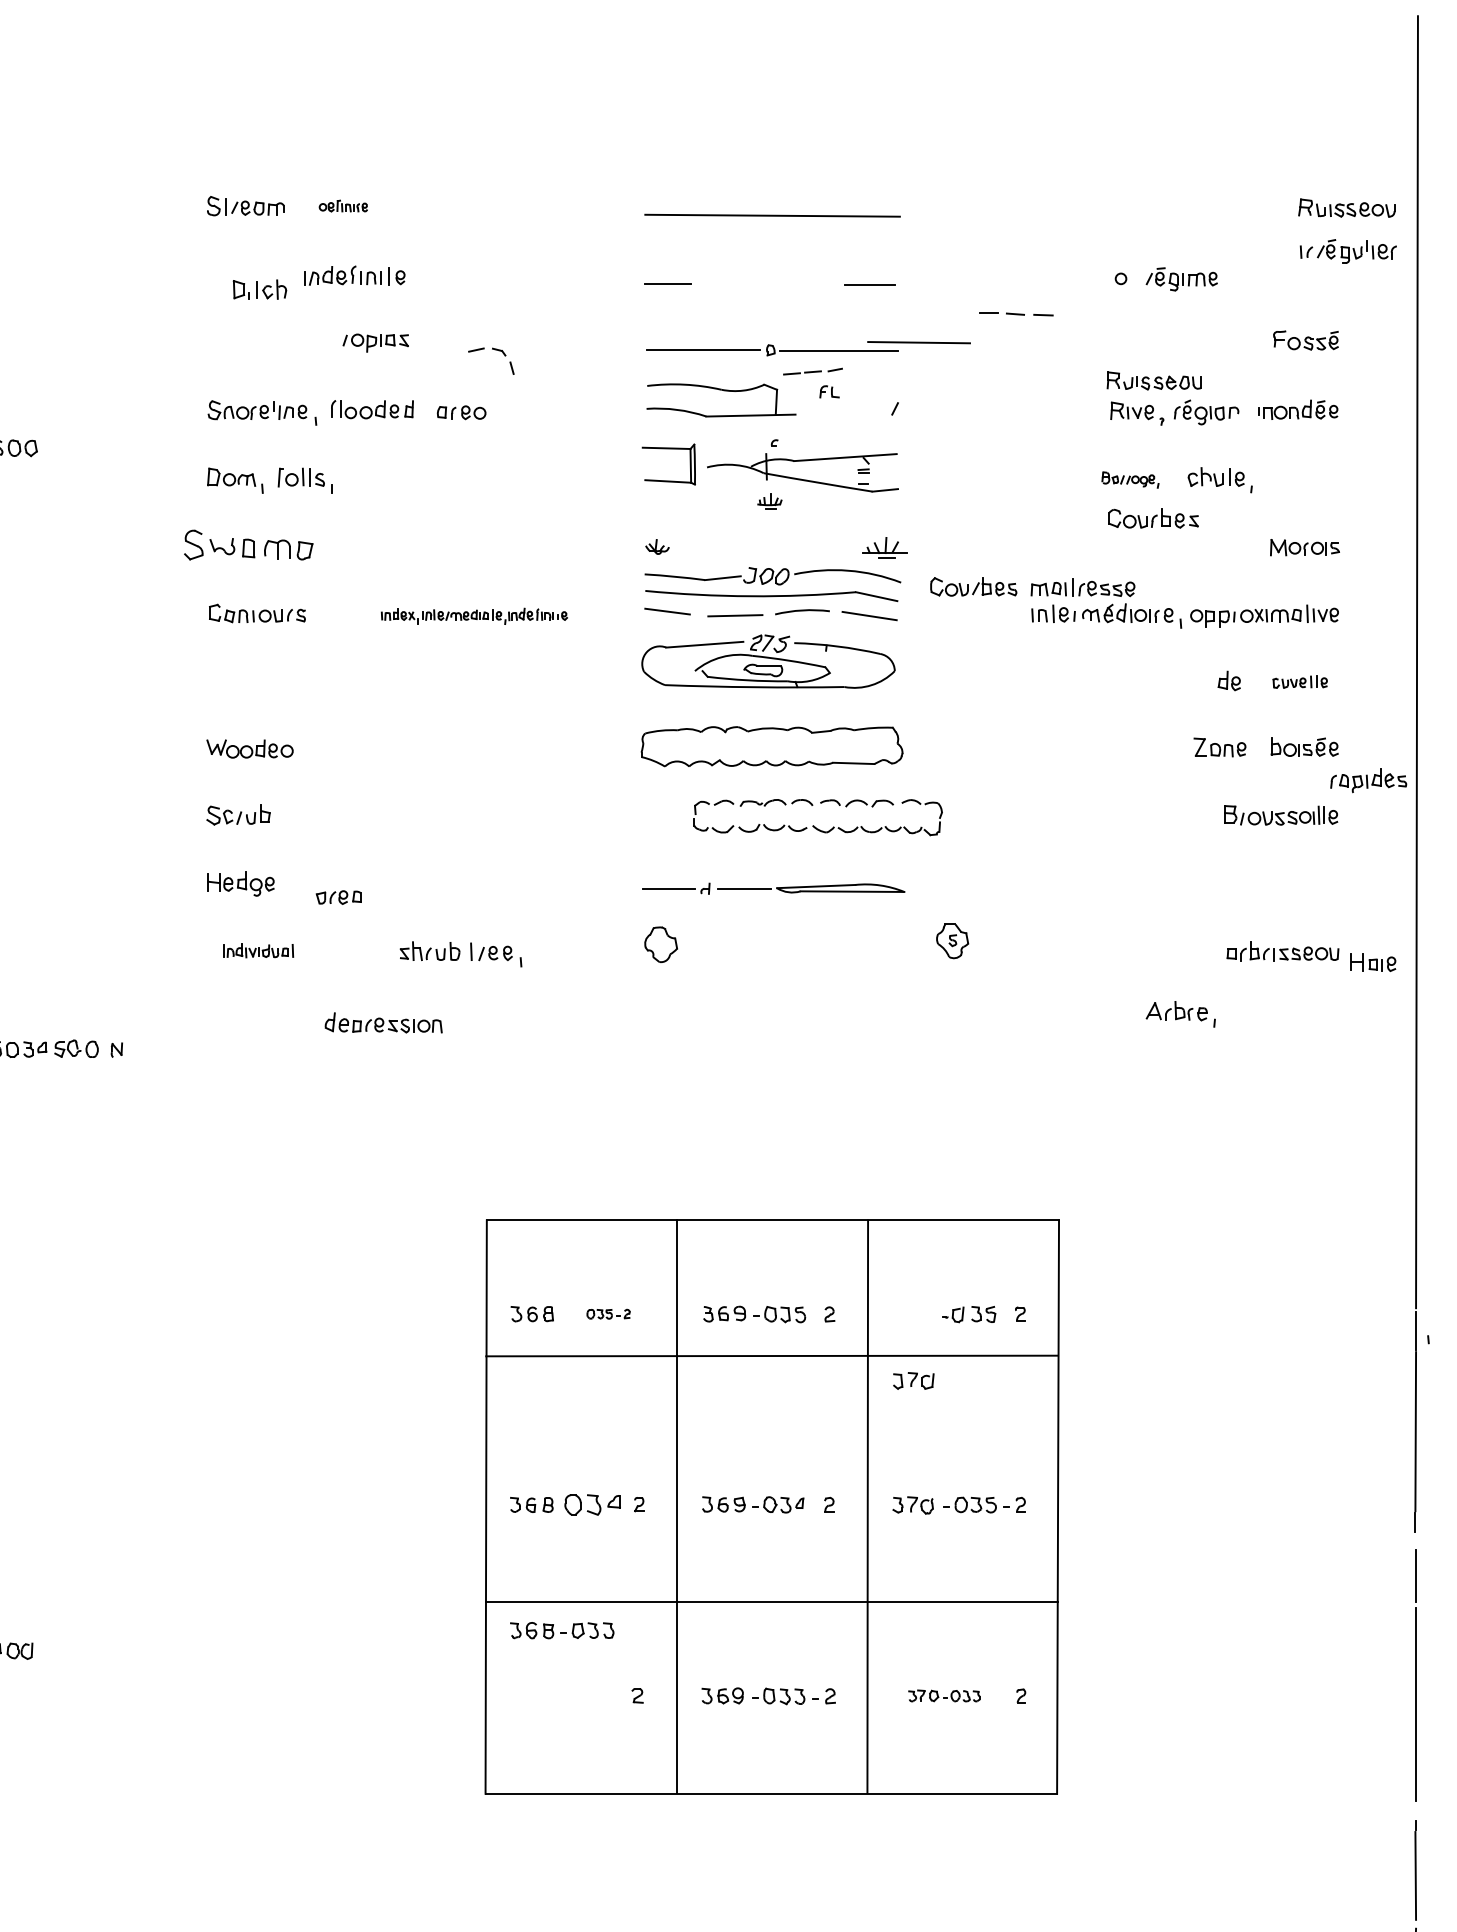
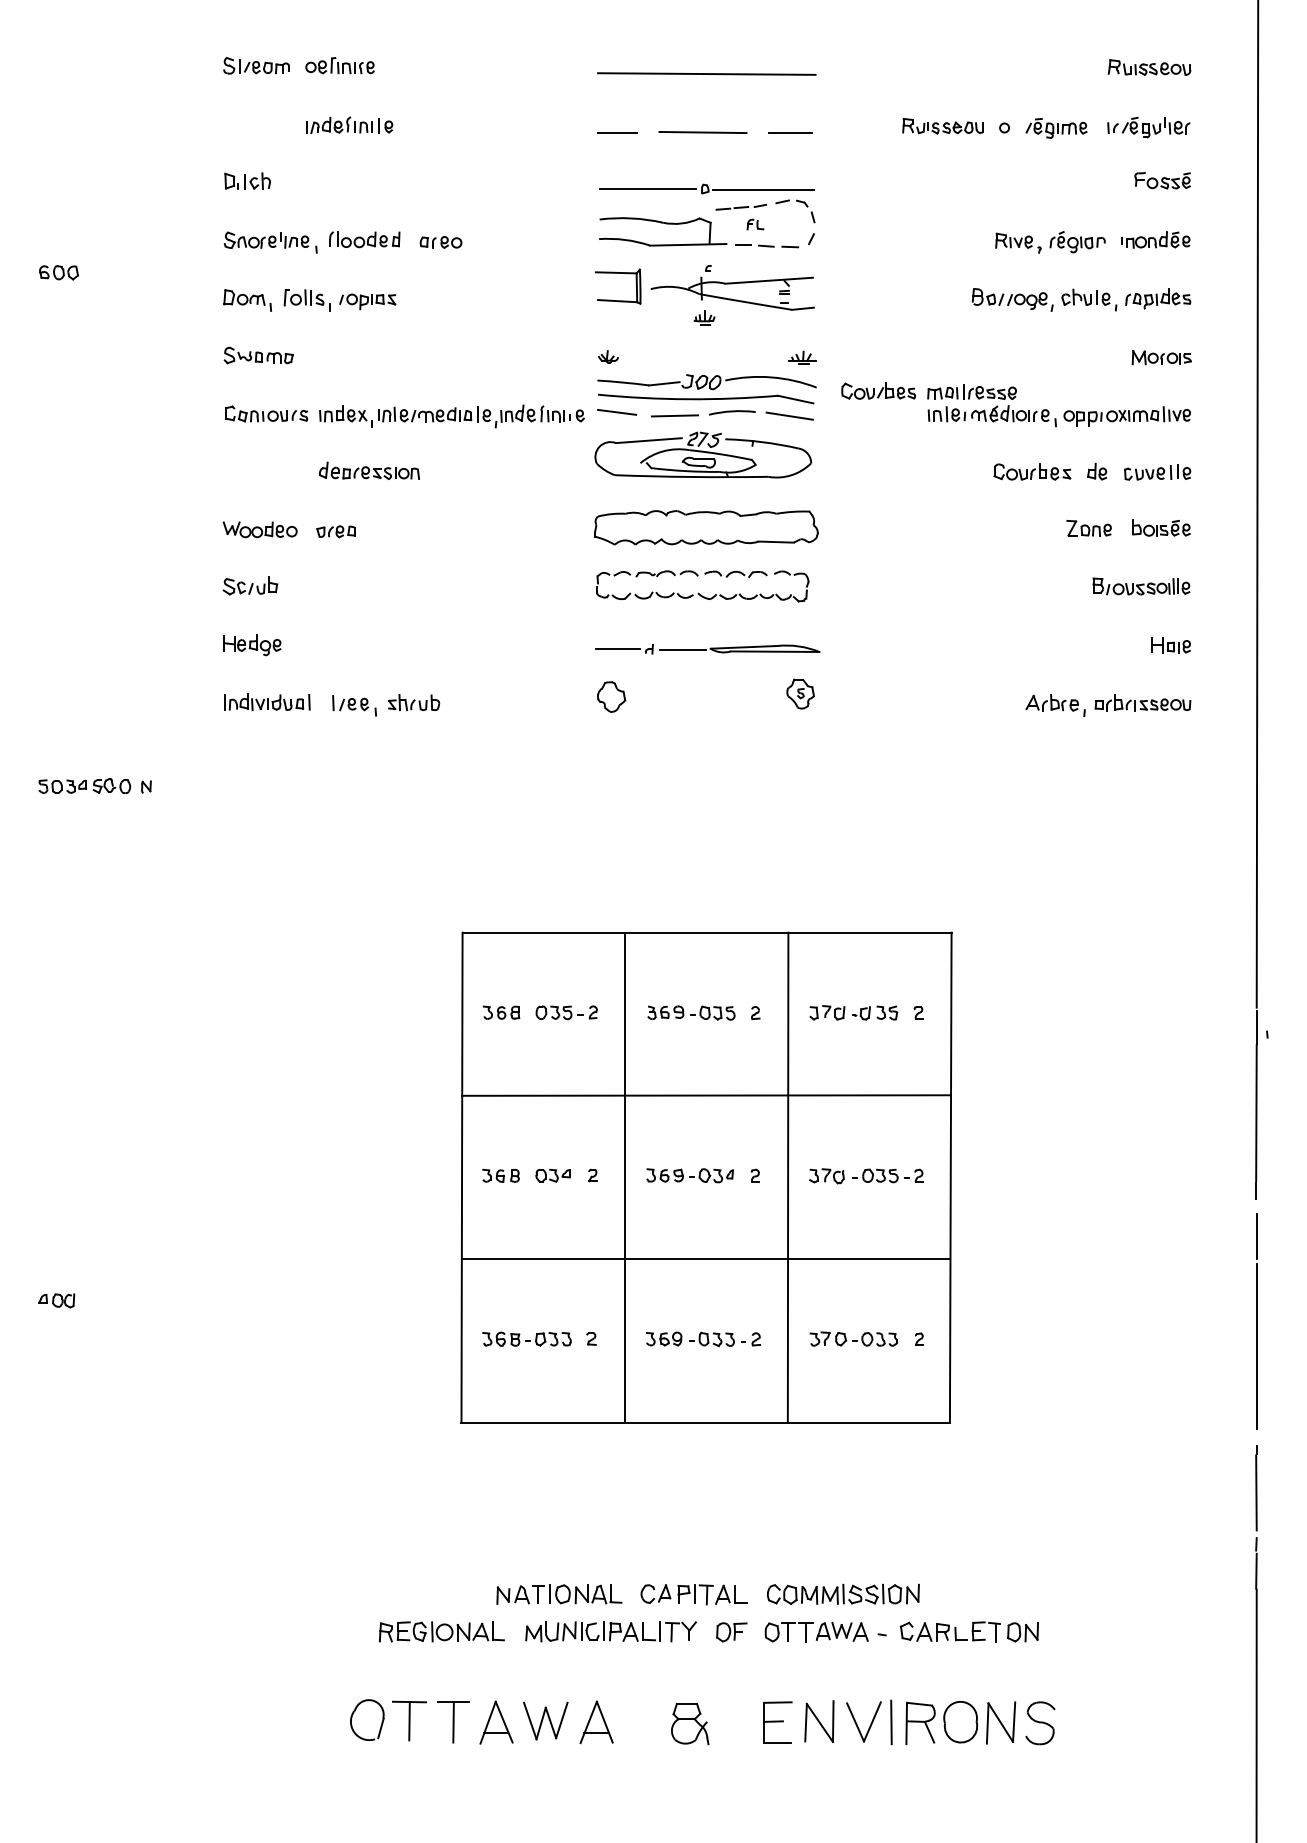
part: (342, 205) -> (339, 65), size x1.67
part: (1346, 208) -> (1149, 67), moved
part: (1347, 251) -> (1148, 127), moved
part: (259, 288) -> (247, 180), moved
part: (1016, 314) -> (767, 246), moved
part: (375, 342) -> (367, 301), moved
line: (918, 342) -> (702, 132), moved
part: (494, 350) -> (798, 202), moved
part: (1153, 381) -> (942, 126), moved
part: (1130, 479) -> (1012, 299), size x1.67
part: (1153, 518) -> (1032, 471), moved
part: (248, 545) -> (258, 355), size x0.62
part: (884, 547) -> (802, 357), size x0.71
part: (473, 616) -> (451, 416), size x1.67
part: (1299, 681) -> (1157, 472), size x1.43
part: (1369, 780) -> (1158, 298), moved
part: (813, 824) -> (698, 592), moved
part: (338, 897) -> (335, 531), moved
part: (952, 940) -> (800, 693), moved
part: (258, 951) -> (267, 702), size x1.43
part: (496, 954) -> (354, 705), moved
part: (1372, 962) -> (1170, 645), moved
part: (1180, 1014) -> (1055, 705), moved
part: (383, 1022) -> (369, 470), moved
part: (608, 1313) -> (566, 1012), size x1.67
line: (772, 1355) -> (706, 1095), moved
part: (913, 1380) -> (827, 1012), moved
part: (592, 1504) -> (552, 1175), size x0.71
part: (561, 1629) -> (526, 1338), moved
part: (944, 1695) -> (853, 1338), size x1.43

